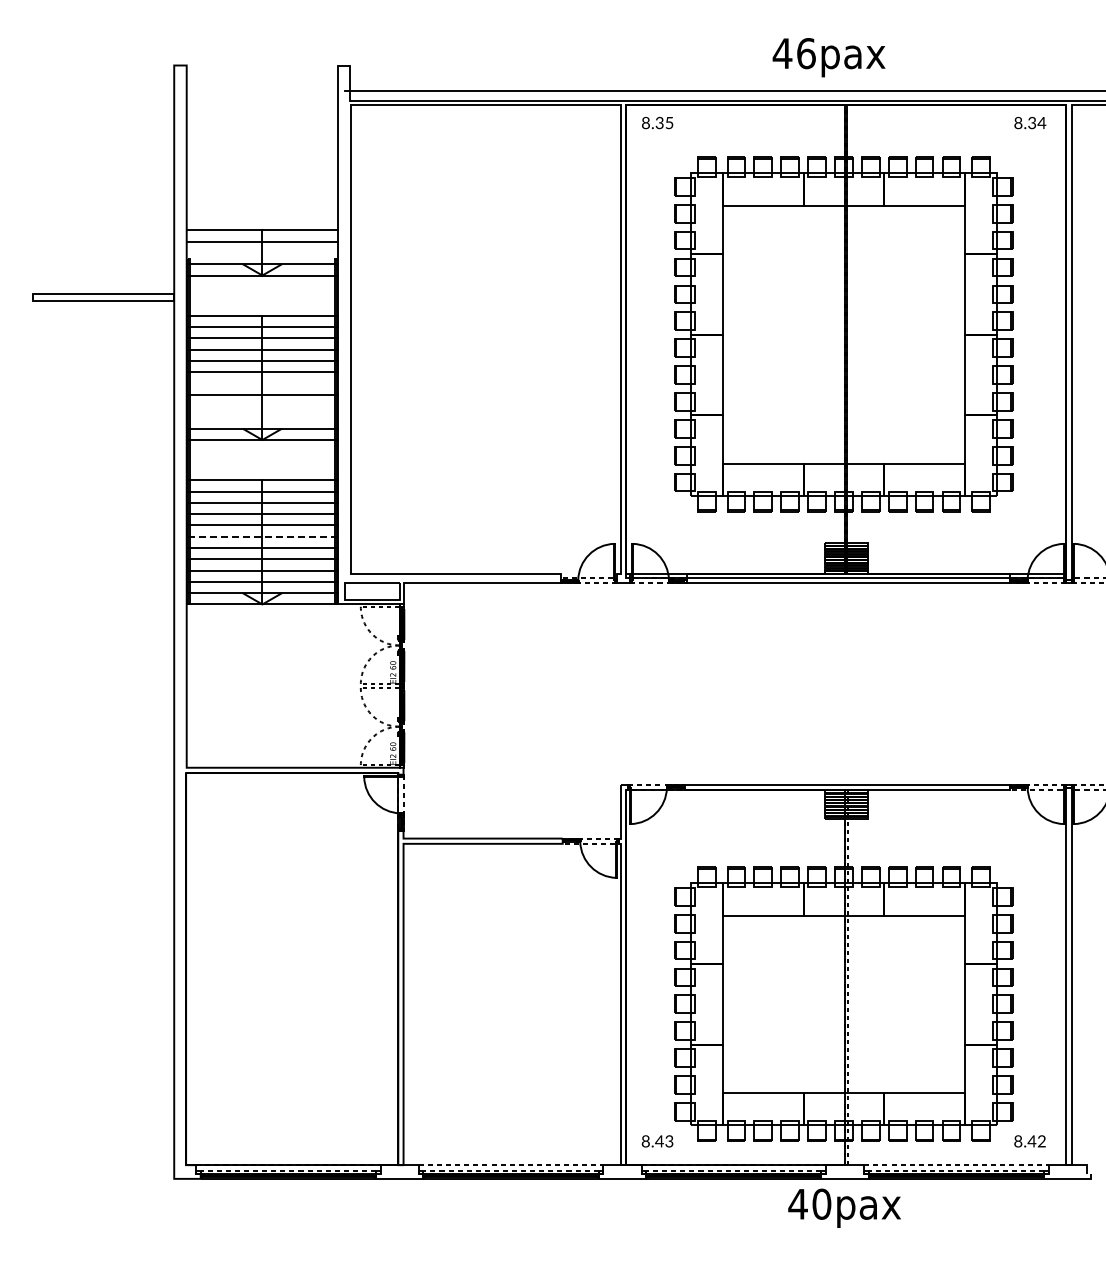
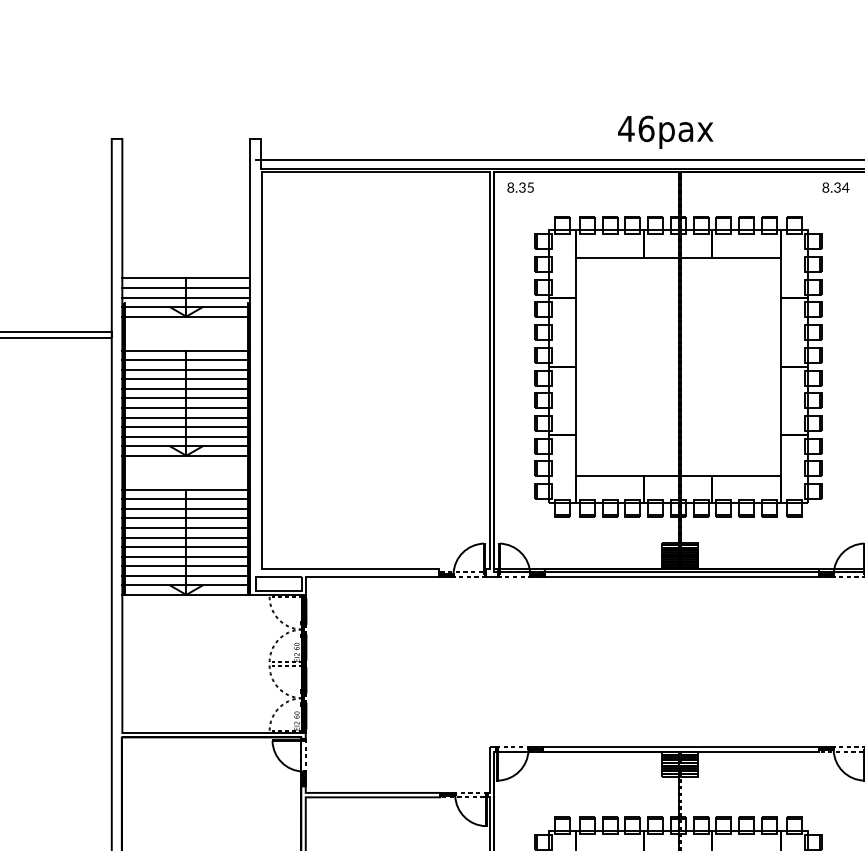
line: (262, 252) -> (186, 297), added
line: (262, 383) -> (186, 407), added
line: (262, 406) -> (186, 427), added
line: (262, 417) -> (186, 436), added
line: (262, 536) -> (186, 537), dashed -> solid

